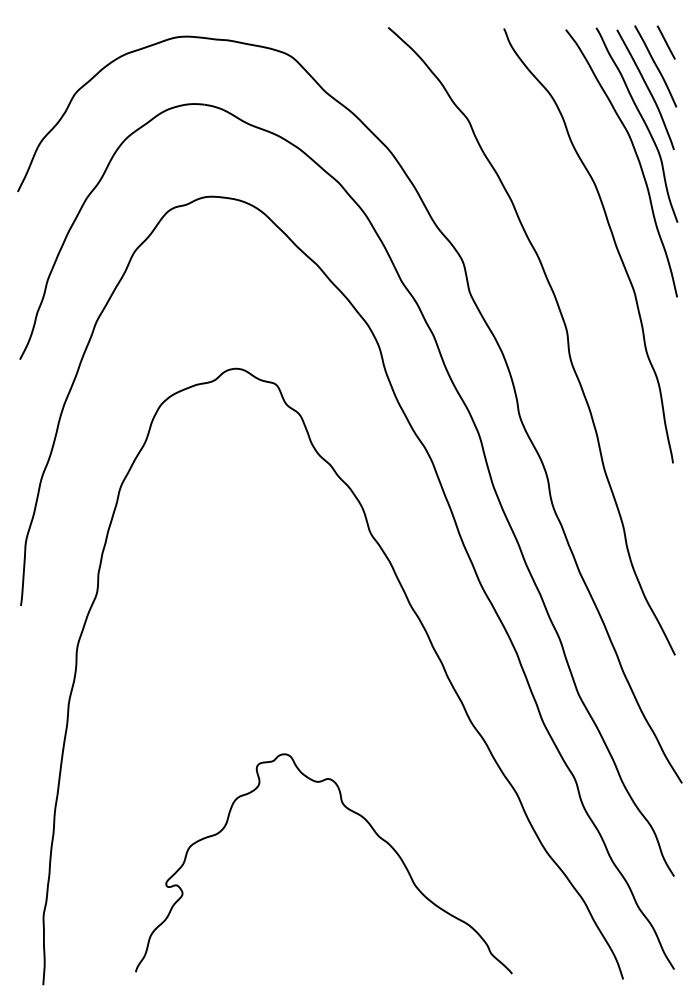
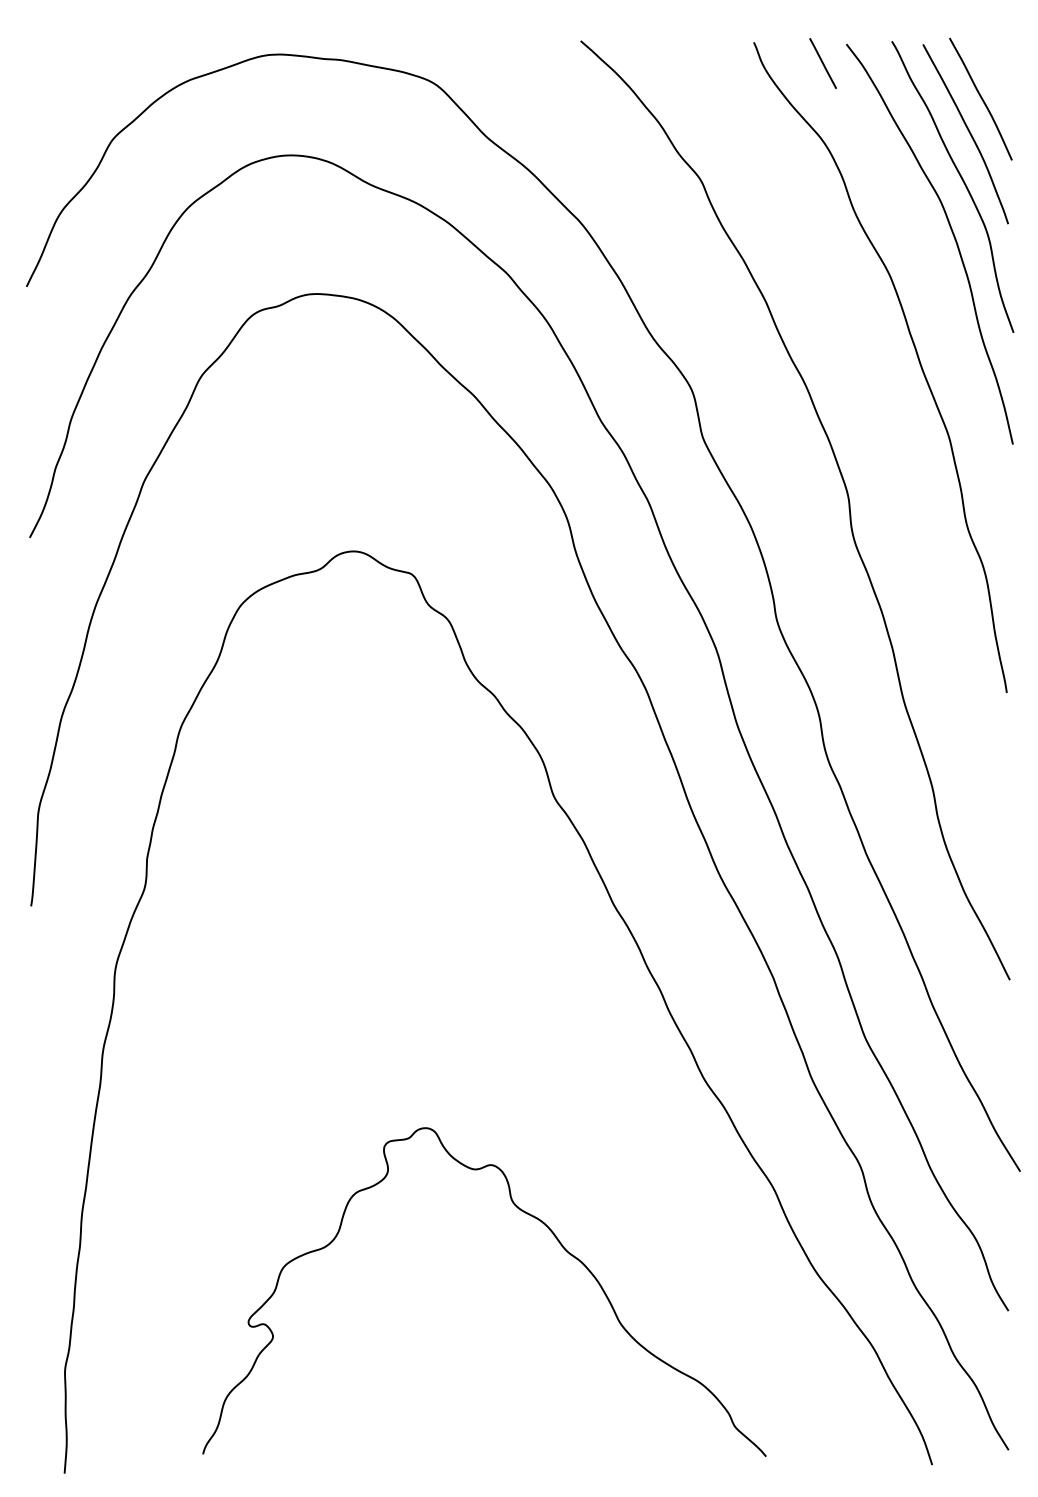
line: (665, 42) -> (821, 63), moved

